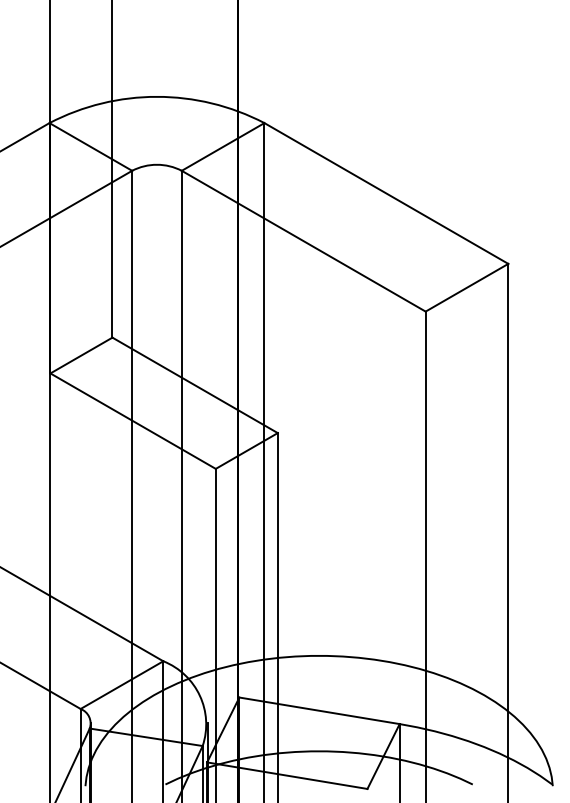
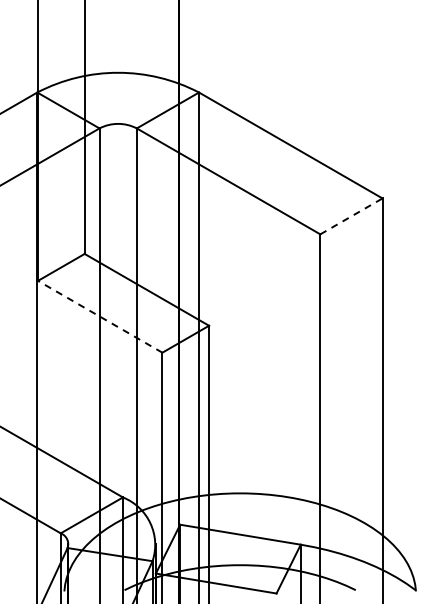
line: (467, 287) -> (351, 216), solid -> dashed
line: (133, 420) -> (100, 316), solid -> dashed

